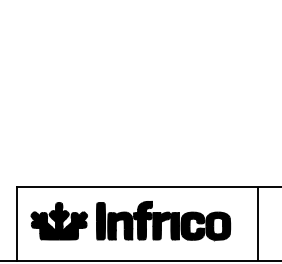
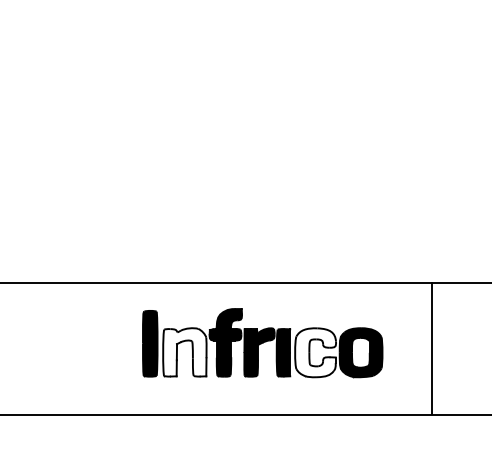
part: (58, 221) -> (73, 344), removed
fill: (120, 225) -> (185, 351), removed
fill: (192, 225) -> (314, 351), removed

